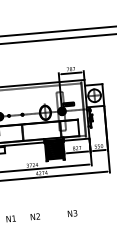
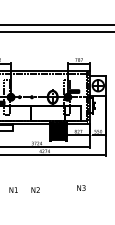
text: (72, 212) -> (81, 187), moved

